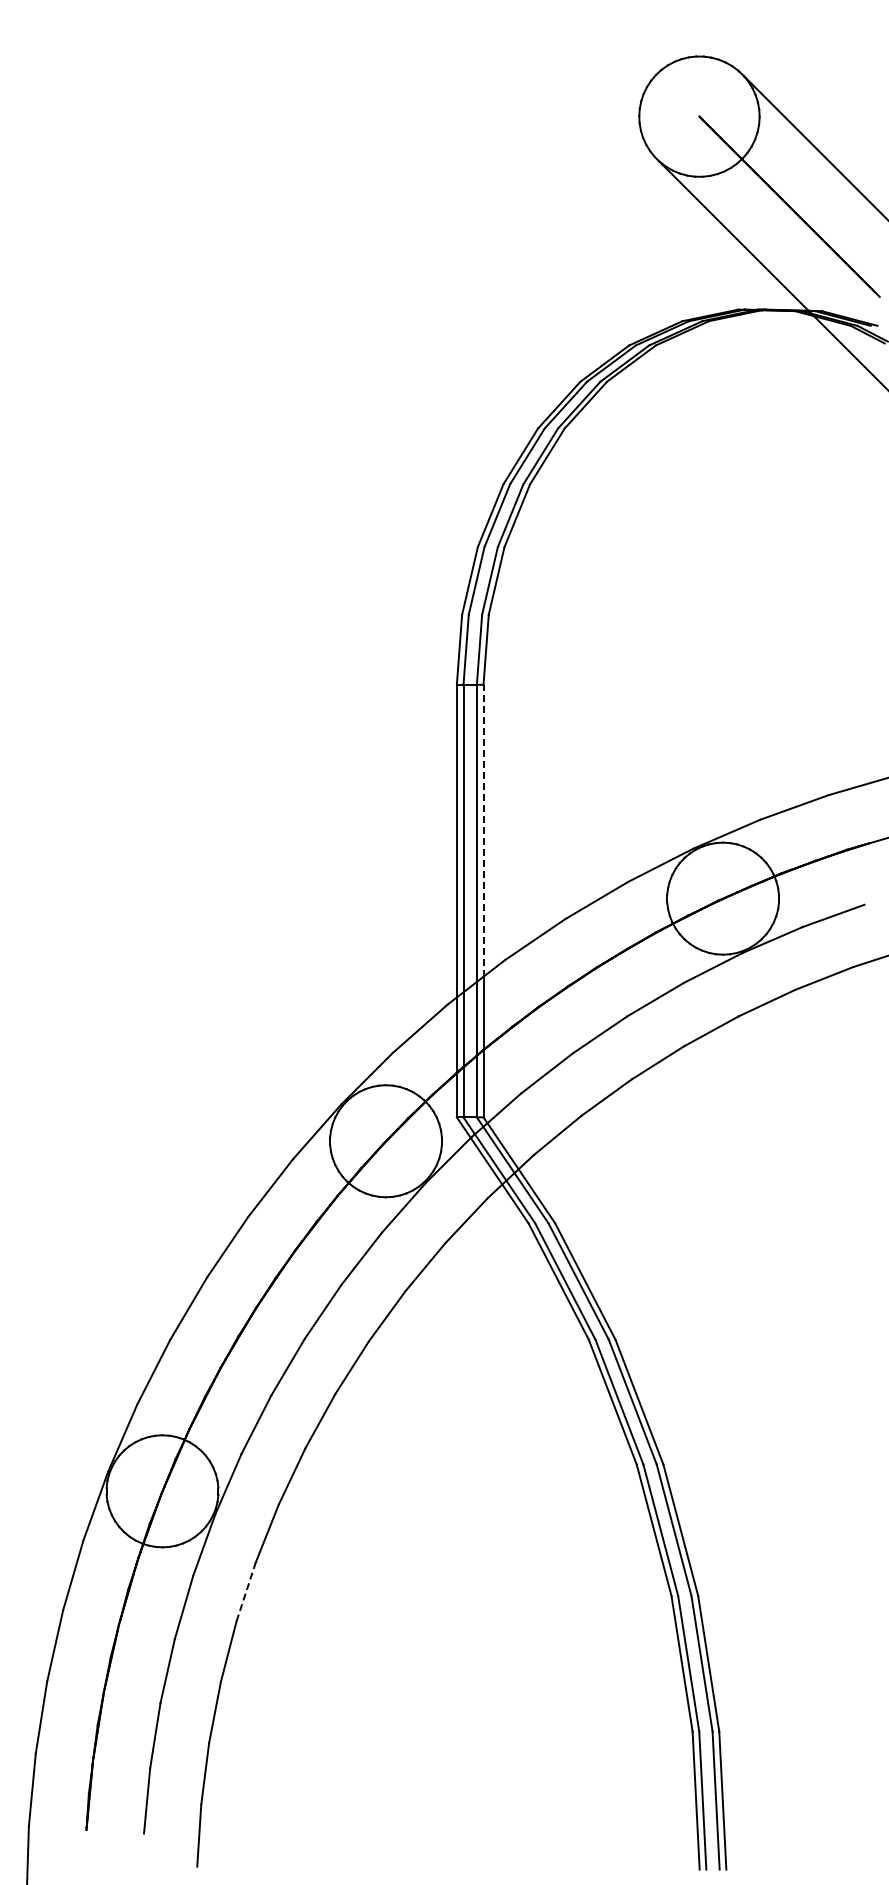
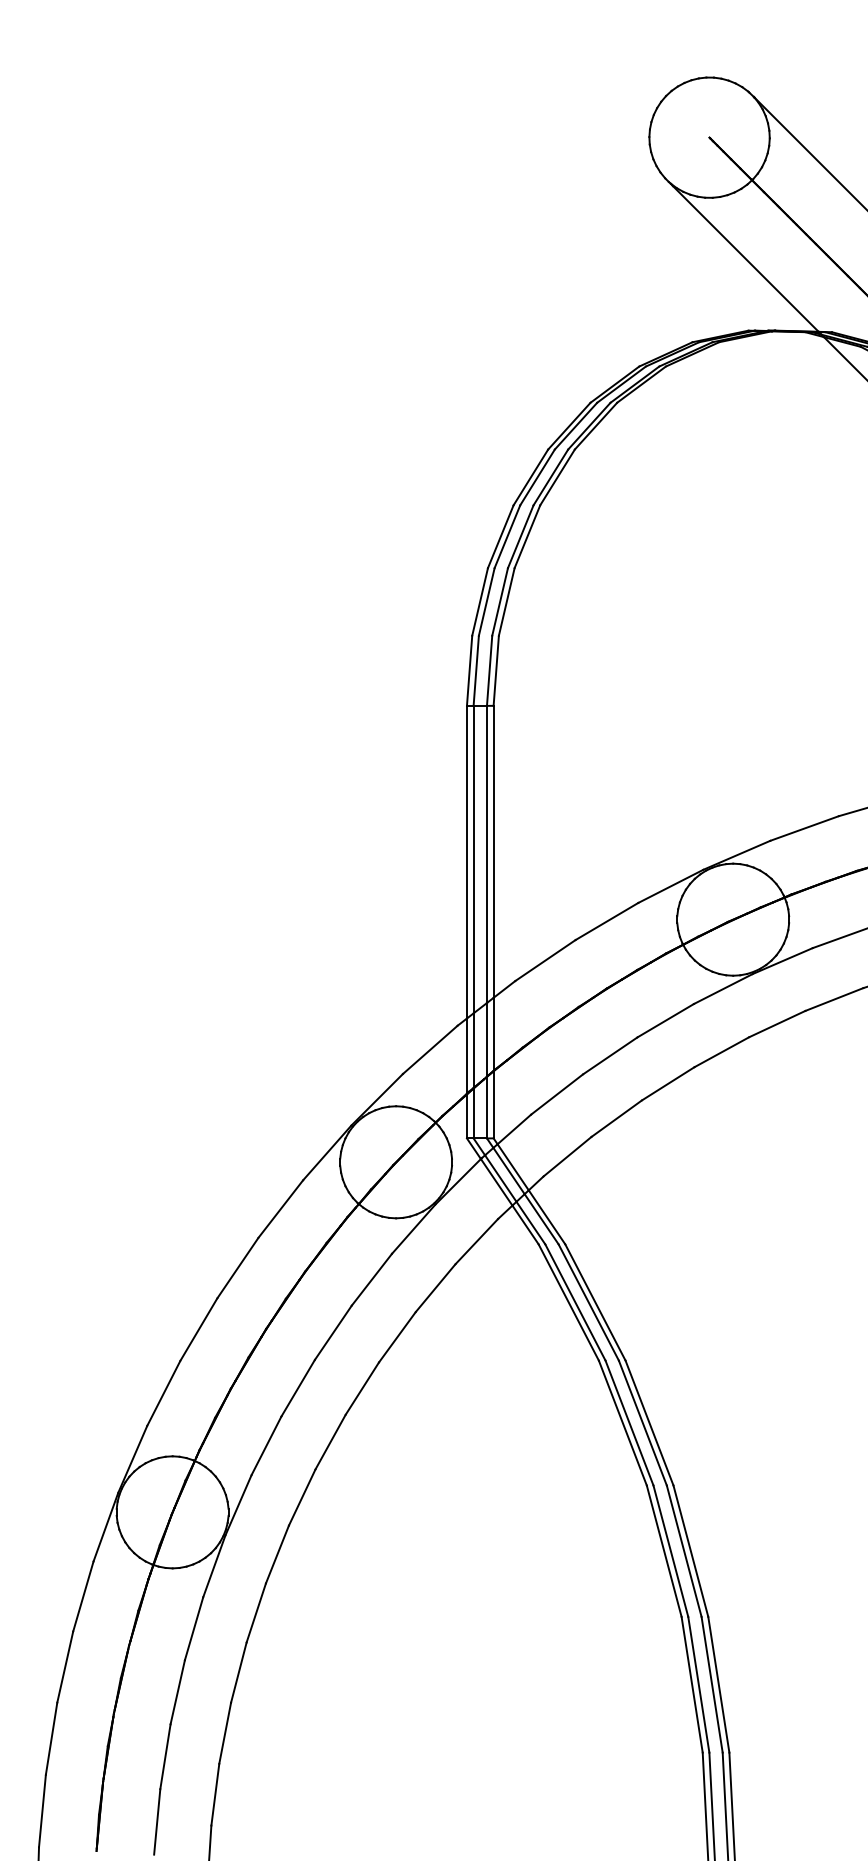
line: (483, 830) -> (493, 851), dashed -> solid
line: (246, 1592) -> (256, 1613), dashed -> solid

